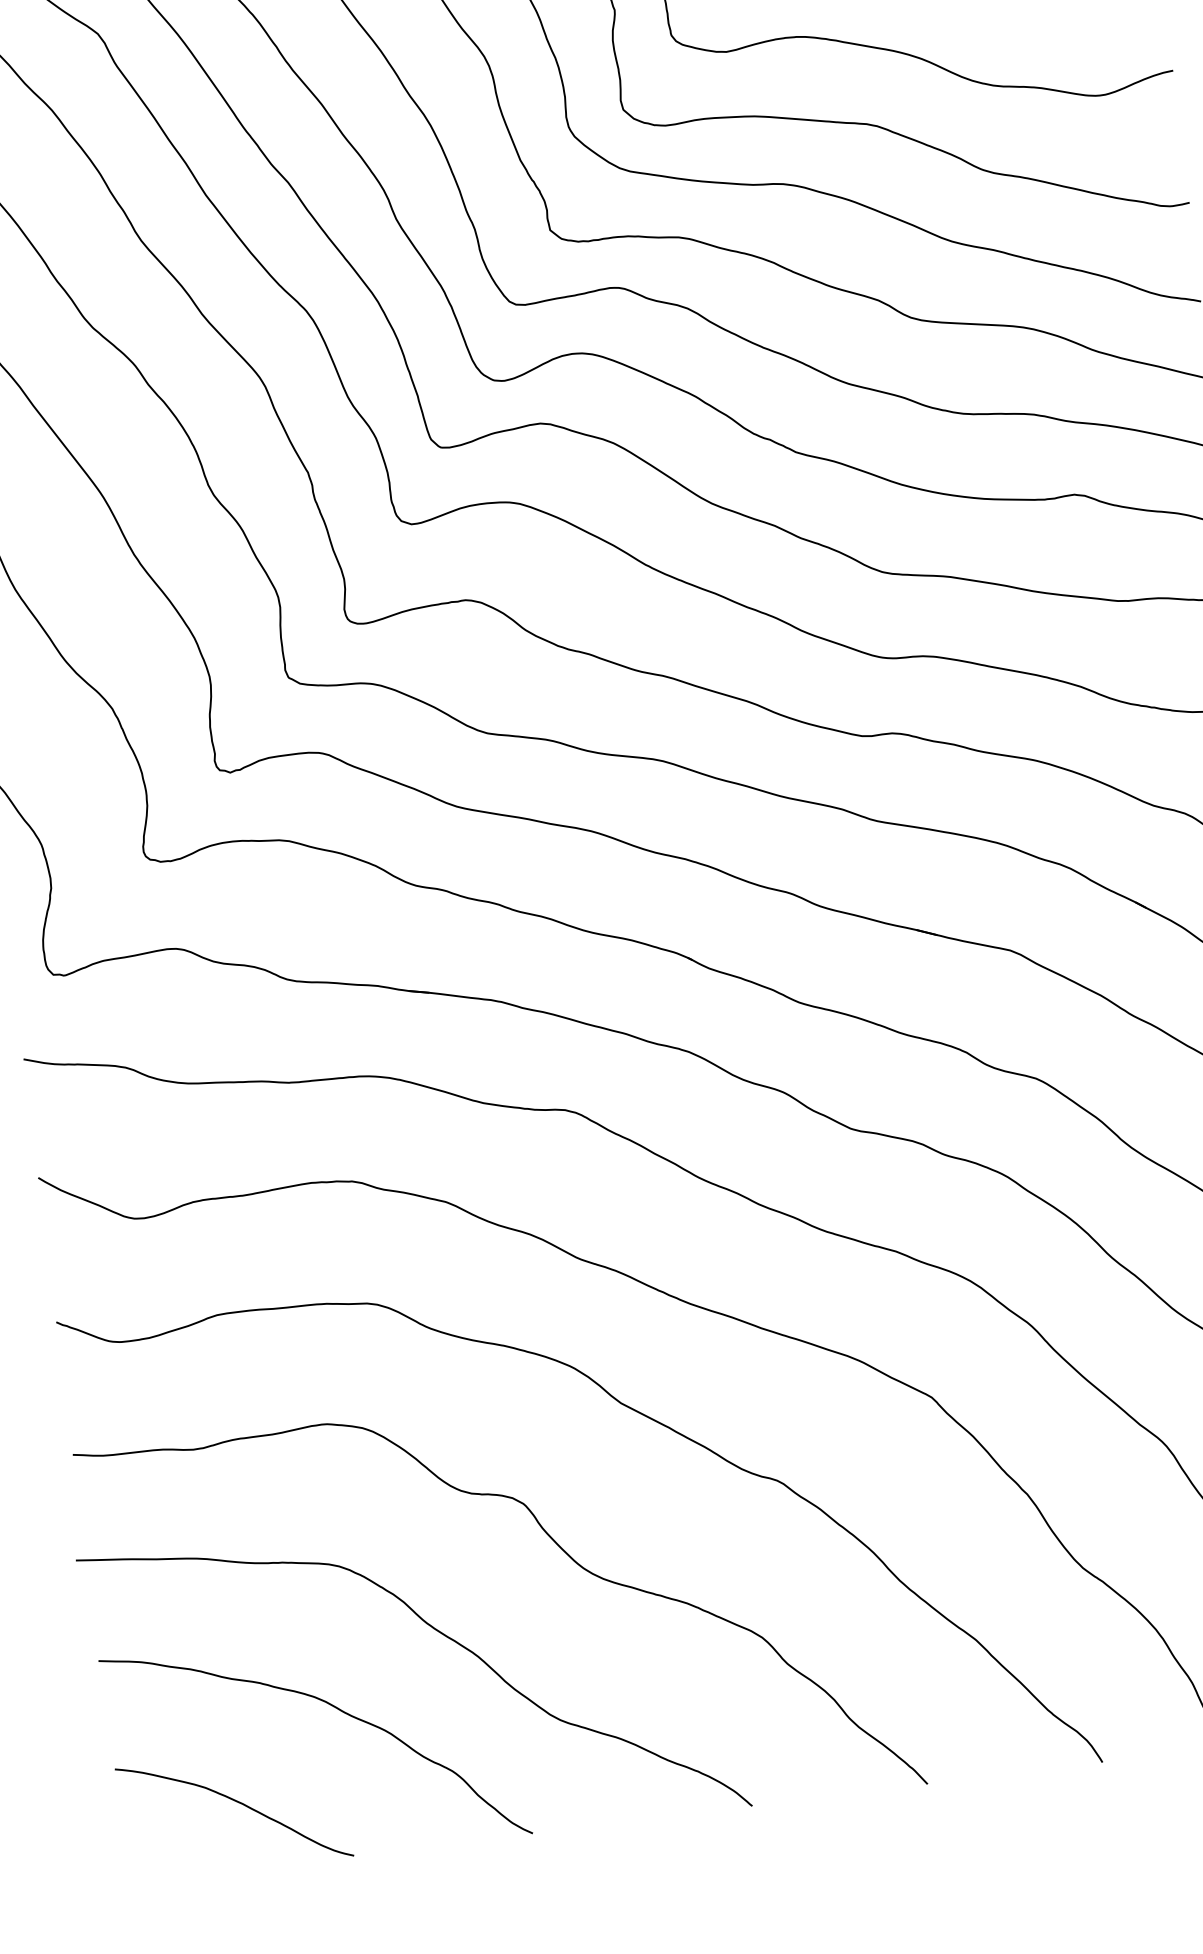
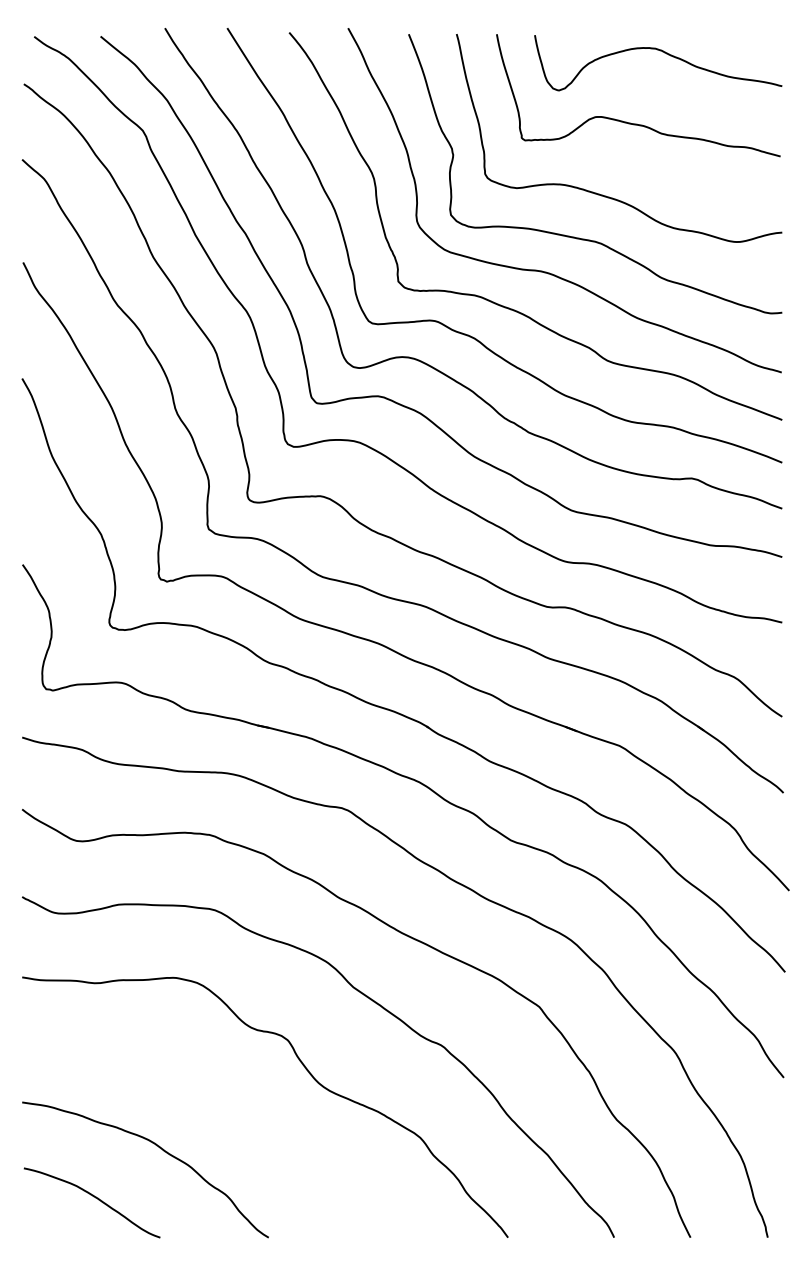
curve: (438, 1633) -> (227, 1111), removed

